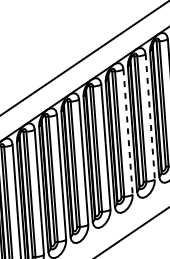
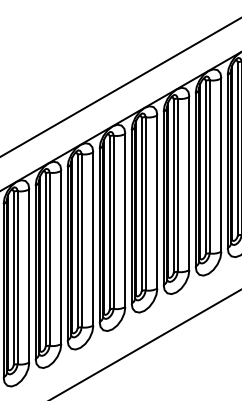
line: (150, 116) -> (189, 183), dashed -> solid
line: (128, 132) -> (157, 202), dashed -> solid

